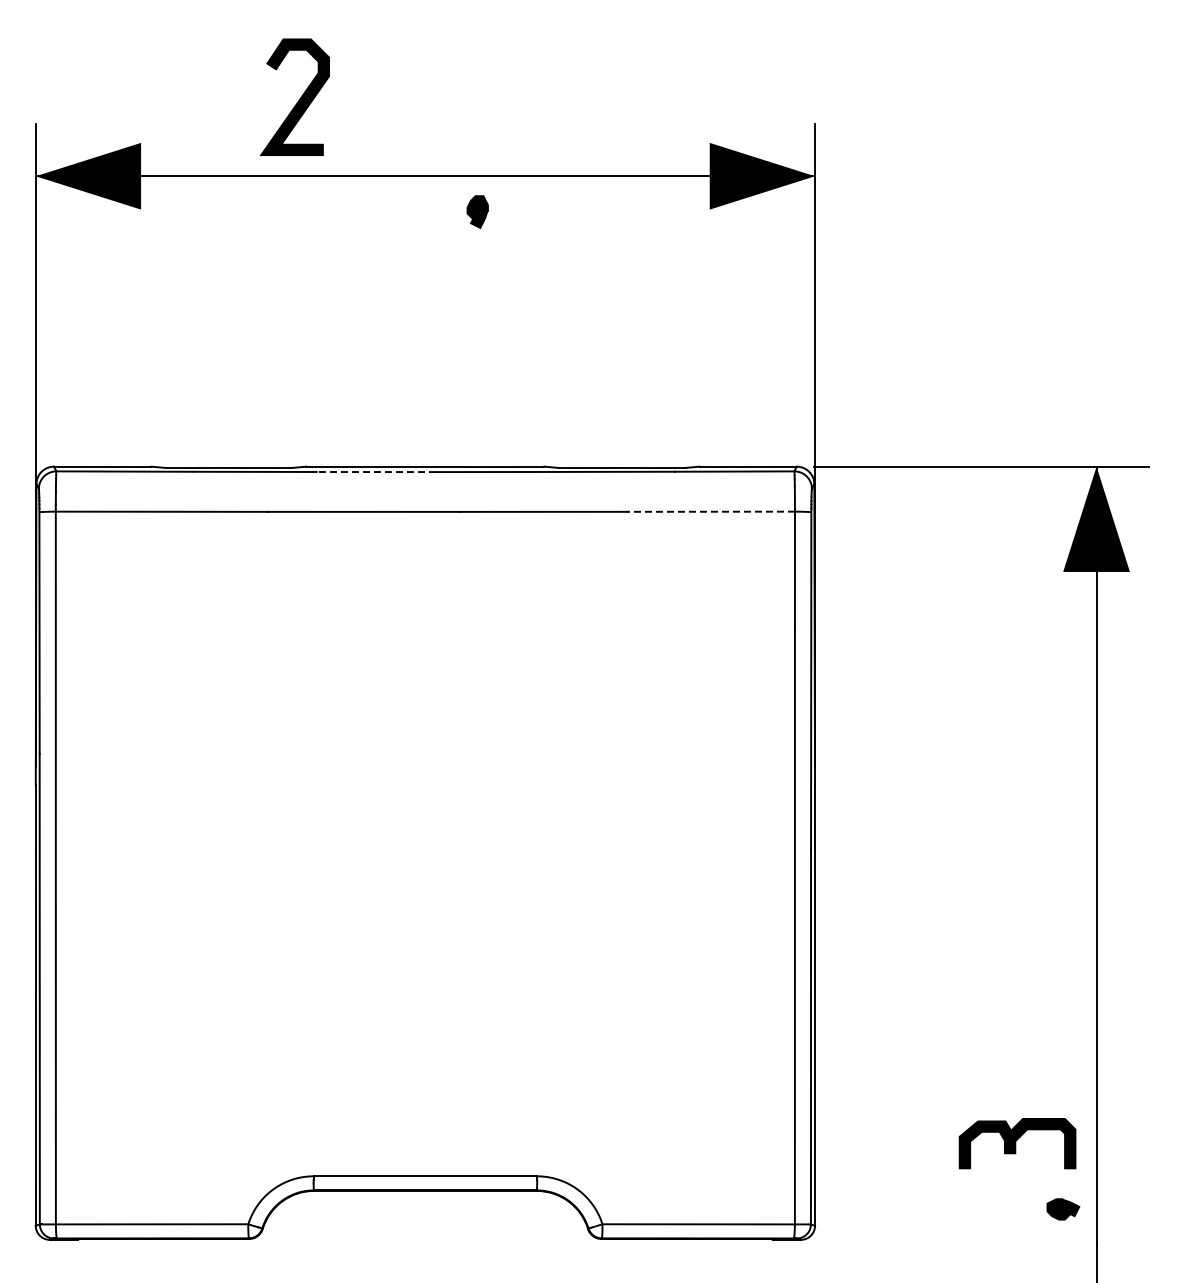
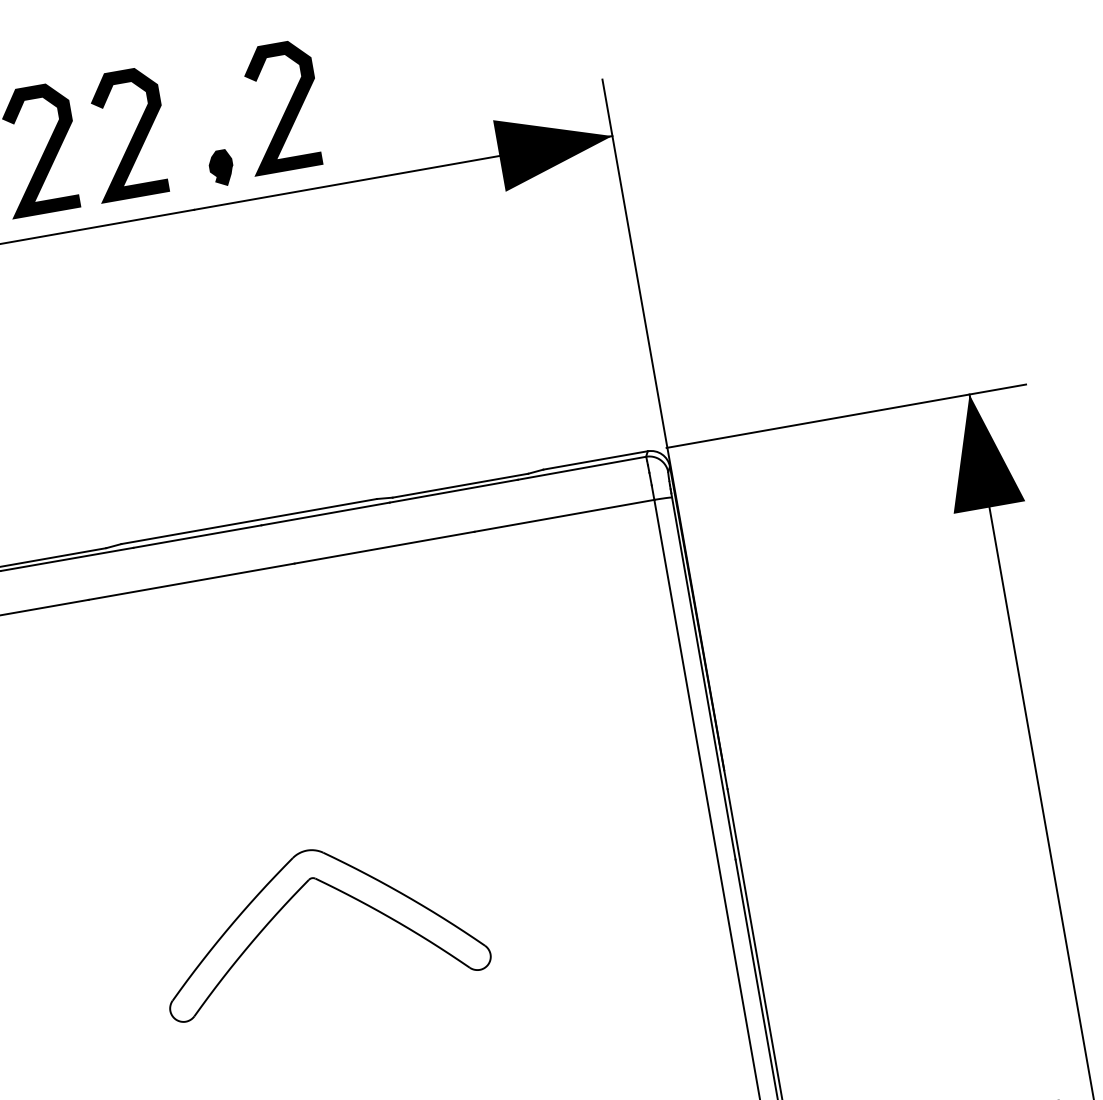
curve: (381, 99) -> (132, 135), added
curve: (524, 99) -> (286, 108), added
part: (477, 211) -> (221, 167), moved
line: (376, 472) -> (197, 537), dashed -> solid
line: (711, 511) -> (564, 515), dashed -> solid
part: (443, 812) -> (334, 889), added

